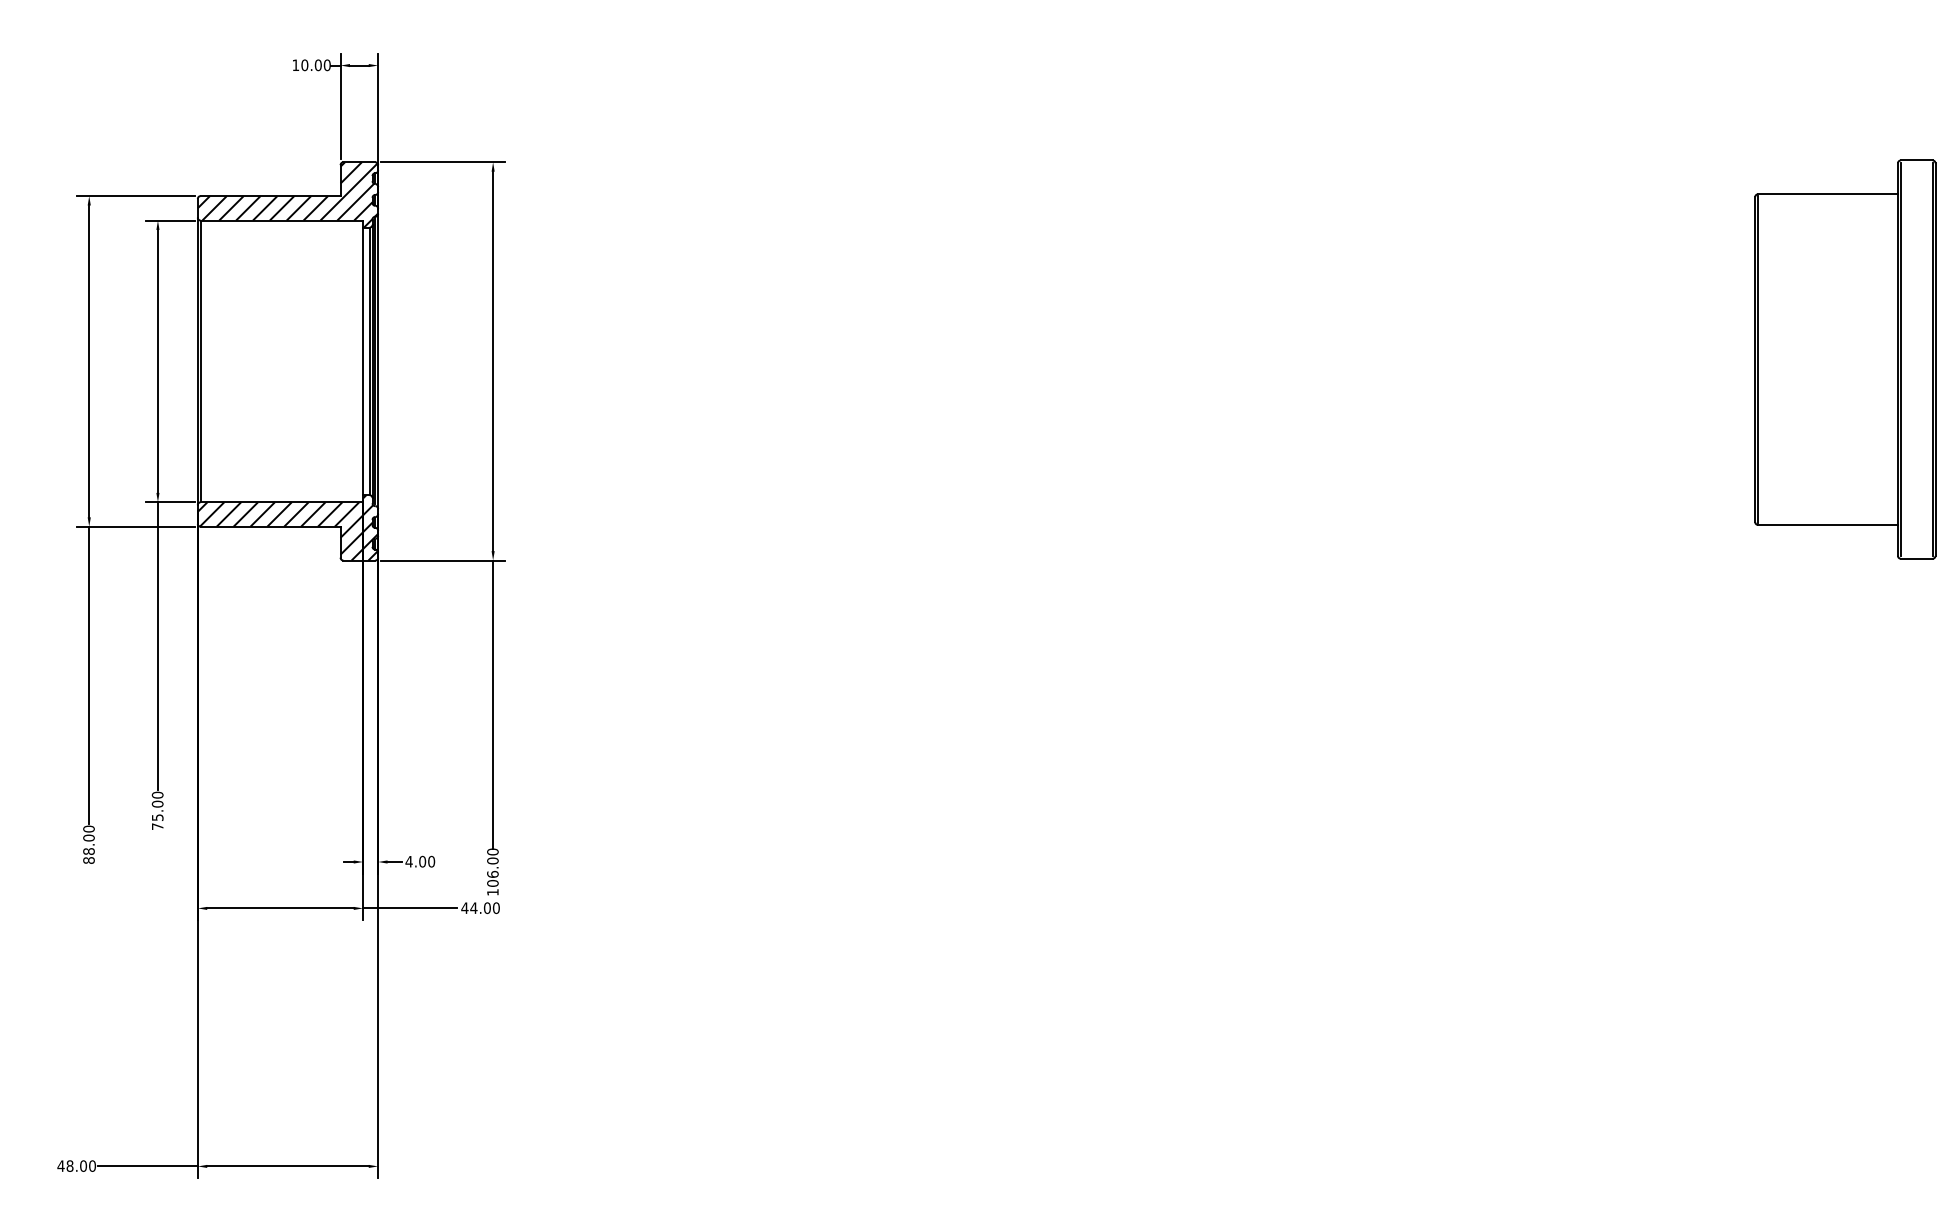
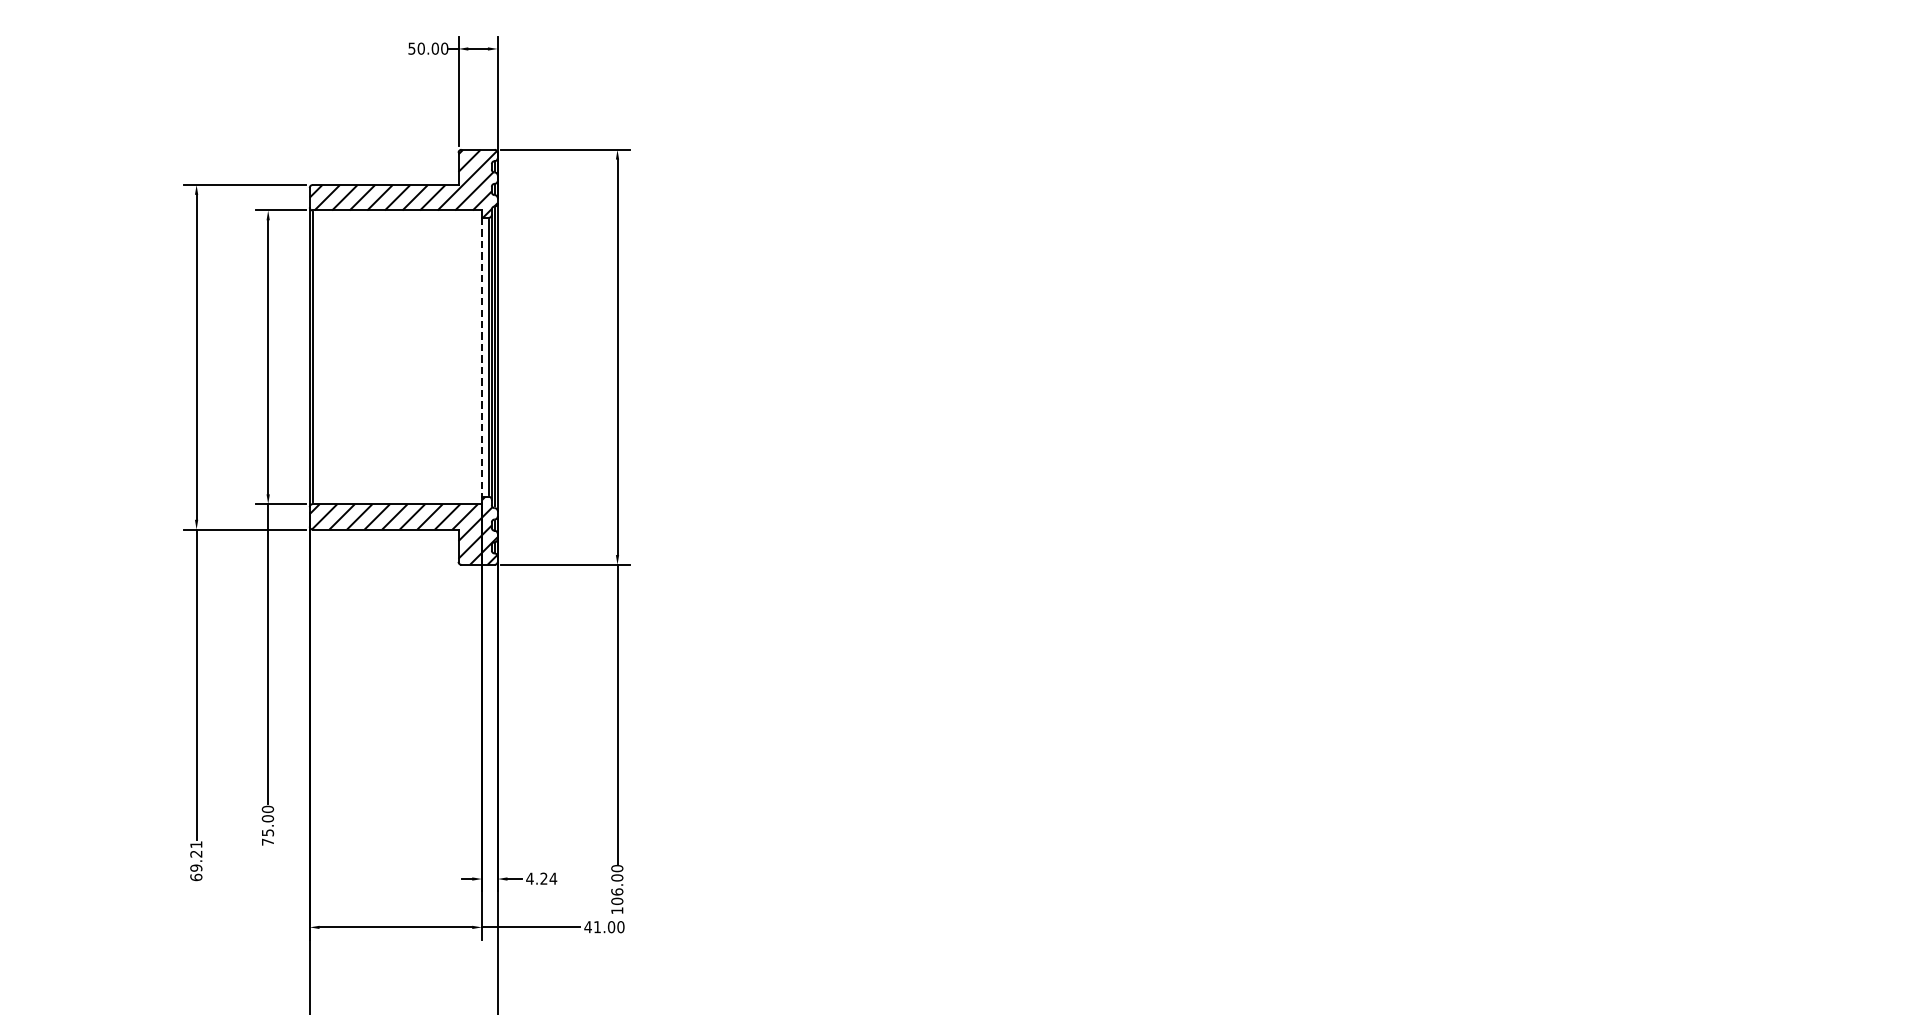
text: (295, 65) -> (411, 48), 10.00 -> 50.00
line: (363, 361) -> (482, 357), solid -> dashed
text: (88, 844) -> (195, 860), 88.00 -> 69.21
text: (427, 861) -> (549, 878), 4.00 -> 4.24
text: (473, 907) -> (597, 926), 44.00 -> 41.00

